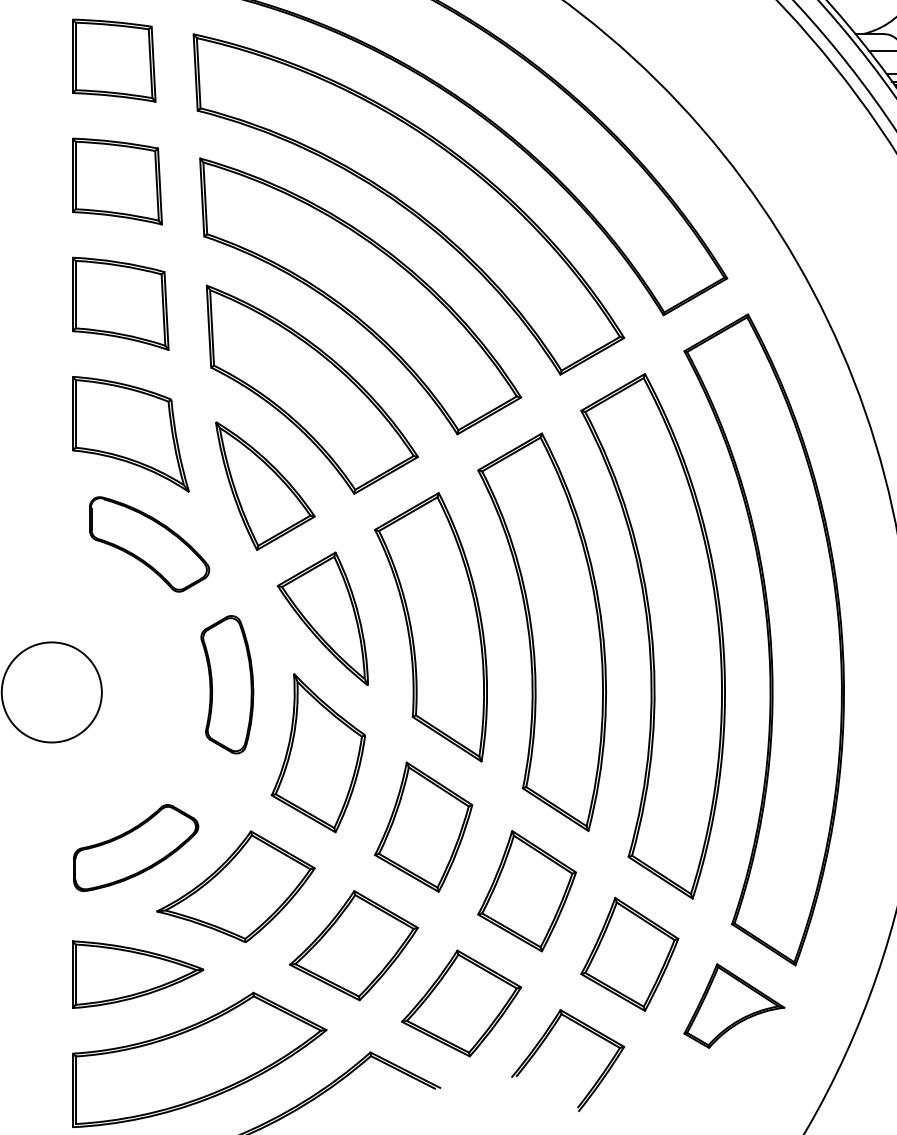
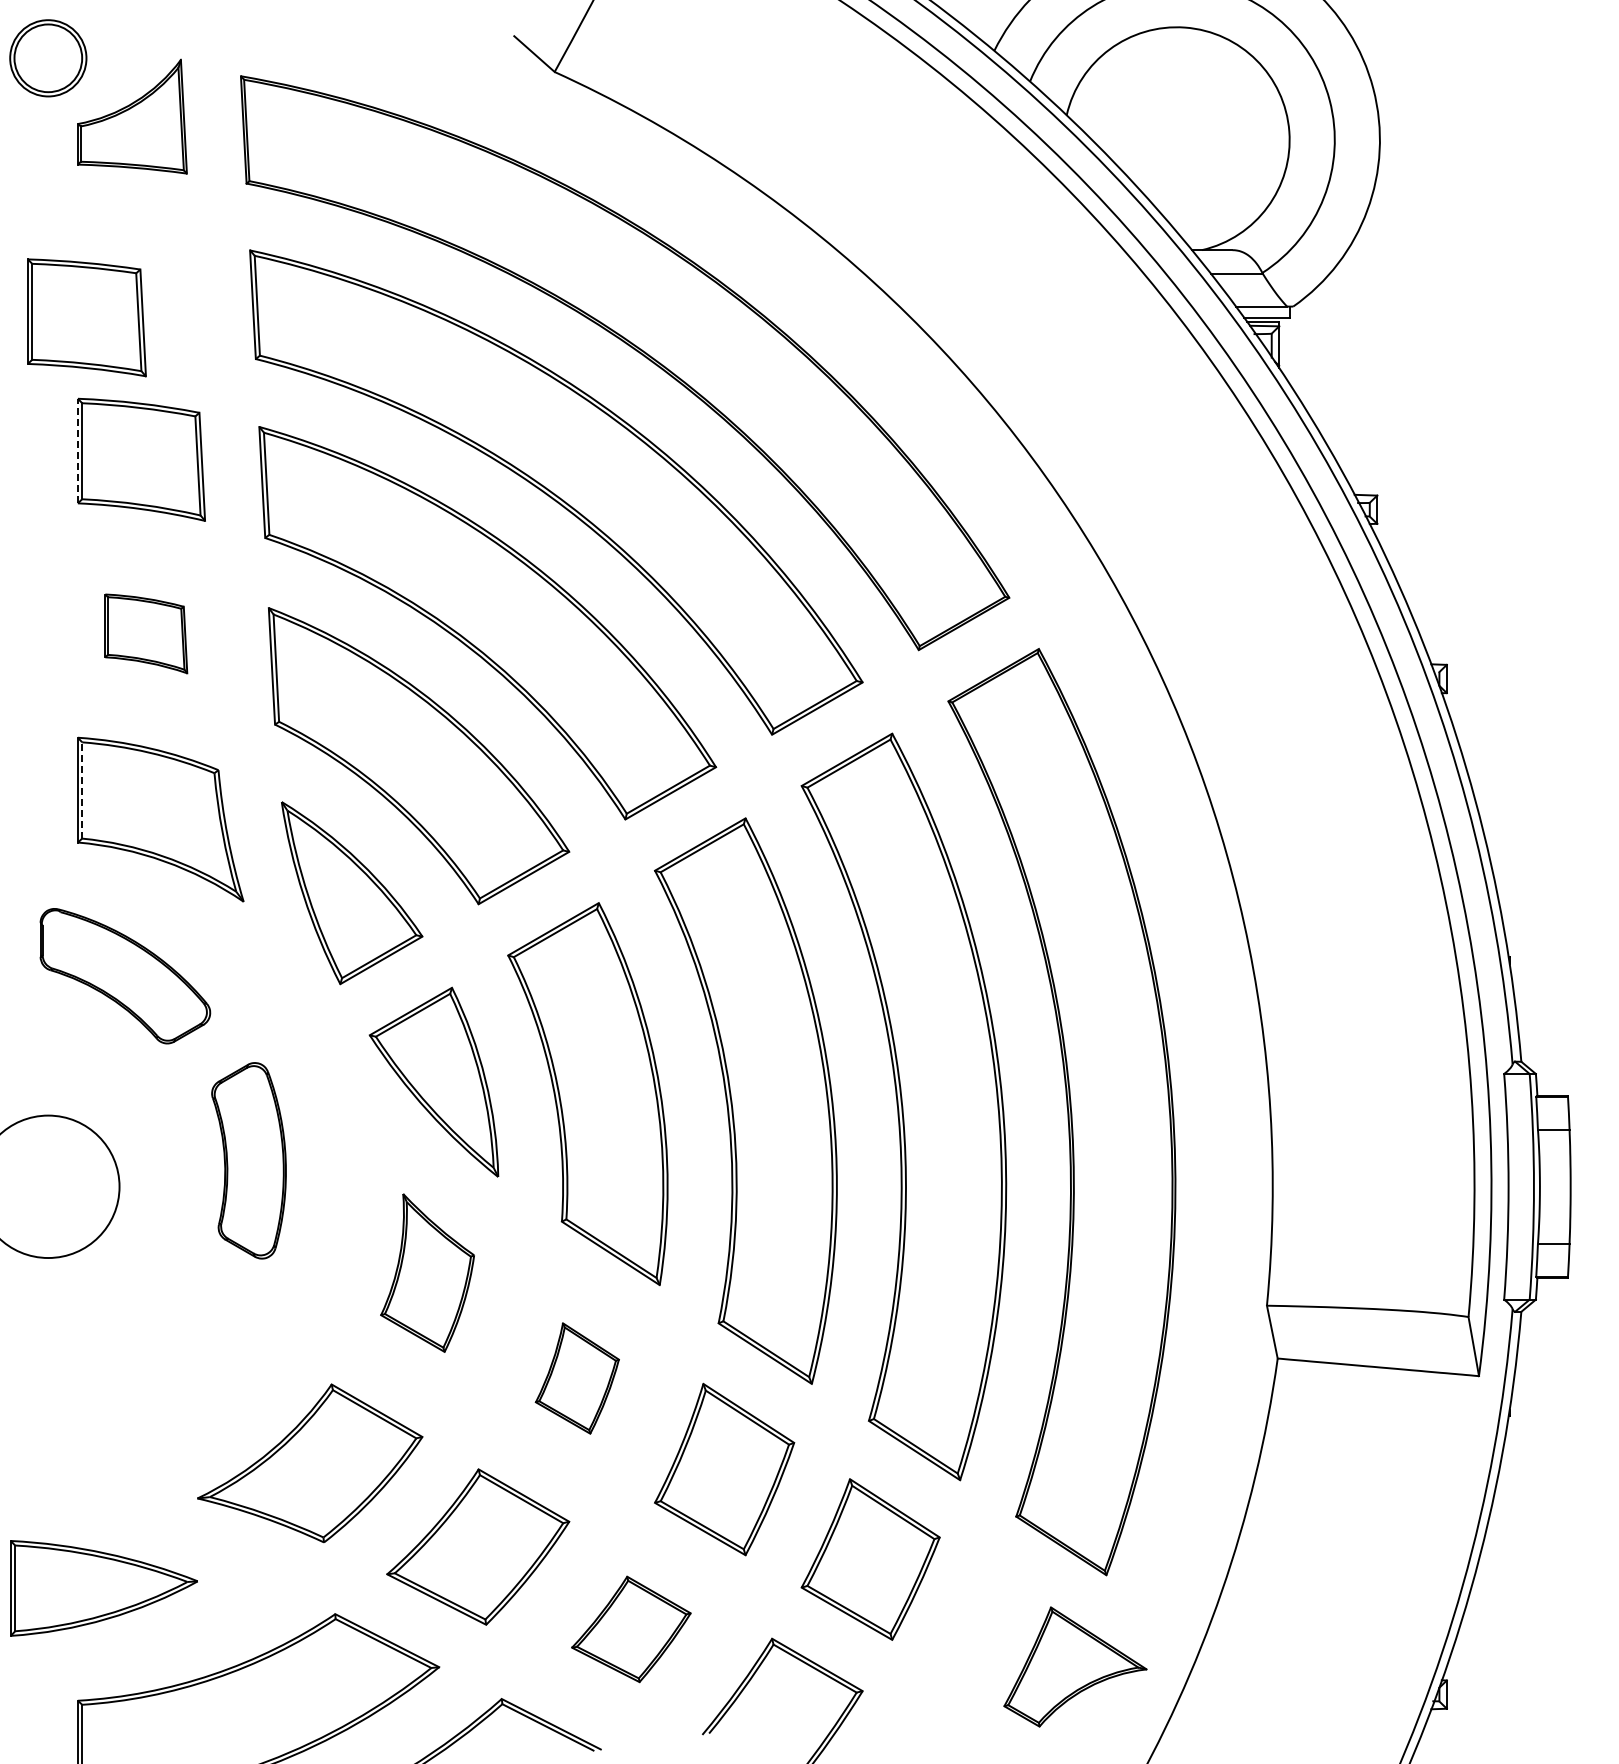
part: (113, 60) -> (86, 317), moved
line: (72, 174) -> (77, 450), solid -> dashed
part: (120, 303) -> (146, 633), size x0.6
line: (75, 413) -> (82, 789), solid -> dashed
part: (149, 544) -> (125, 976), moved
part: (226, 684) -> (248, 1160), moved
part: (318, 752) -> (427, 1272), size x0.7
part: (423, 827) -> (577, 1378), size x0.6
part: (136, 848) -> (168, 1408), removed
part: (137, 974) -> (103, 1588), moved
part: (461, 1003) -> (631, 1629), size x0.7
part: (734, 1005) -> (1075, 1666), moved

